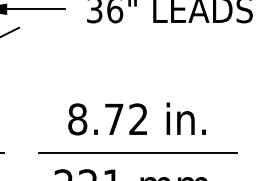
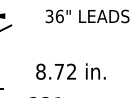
line: (35, 10) -> (19, 16), removed
line: (138, 152) -> (71, 88), removed

